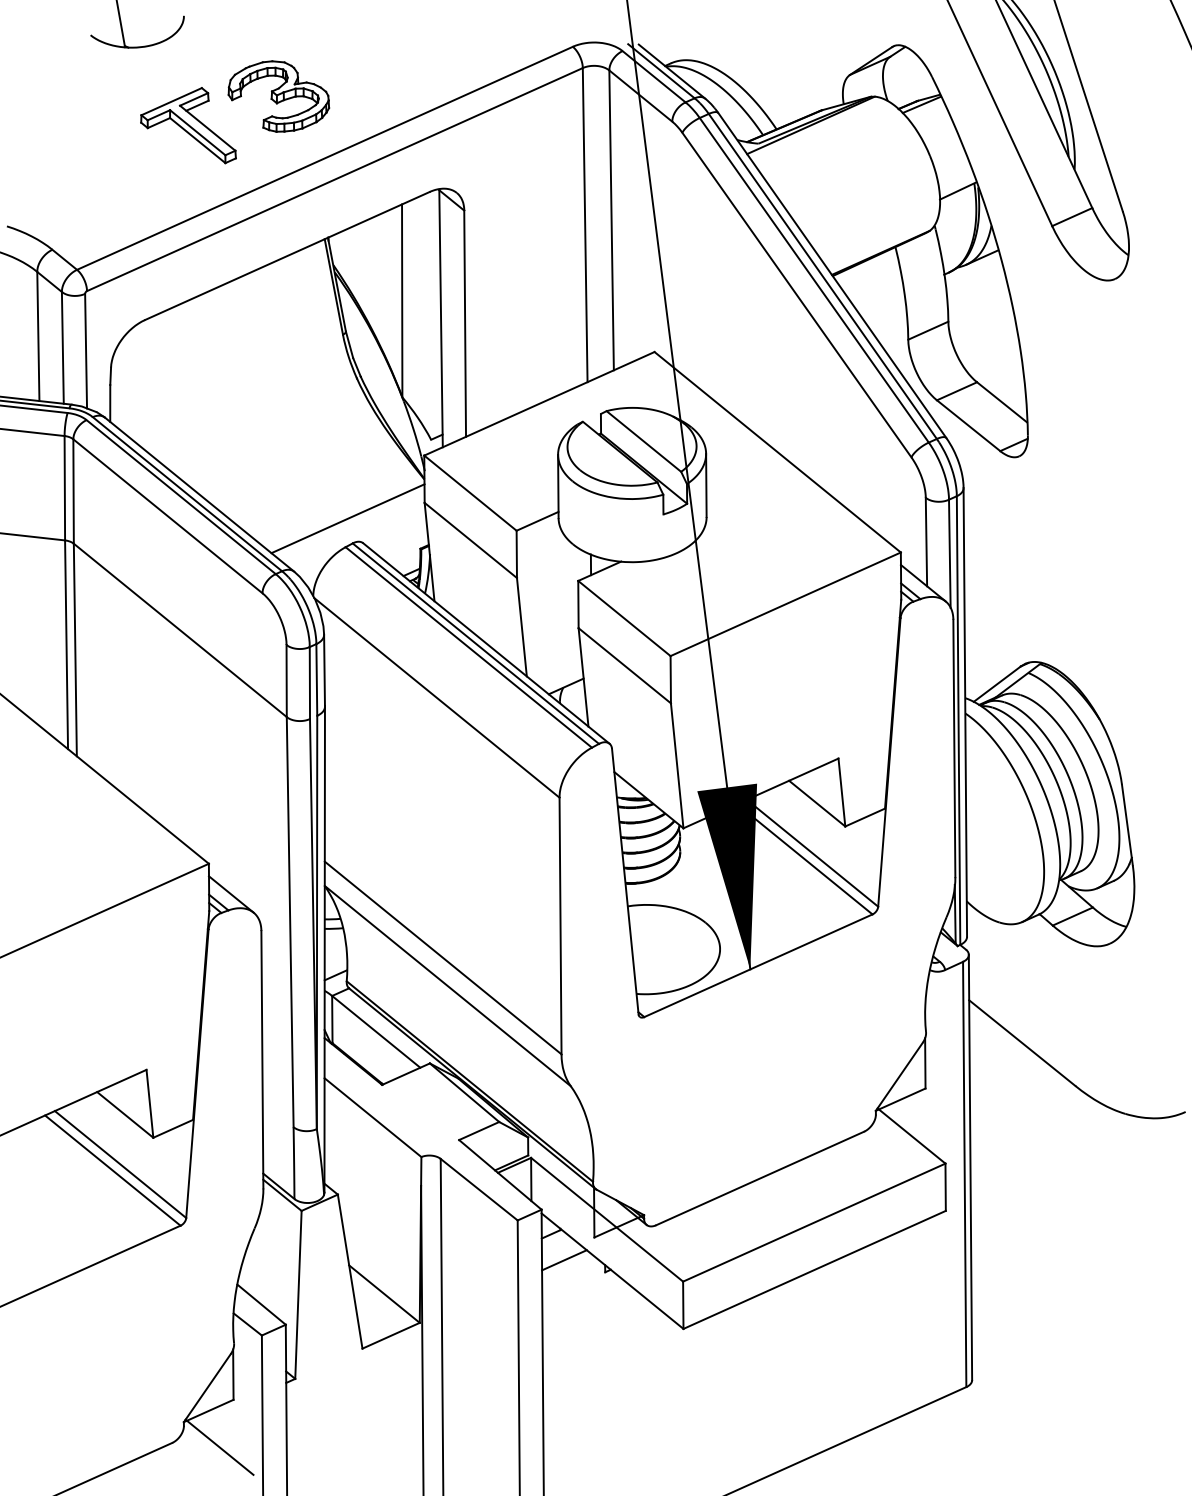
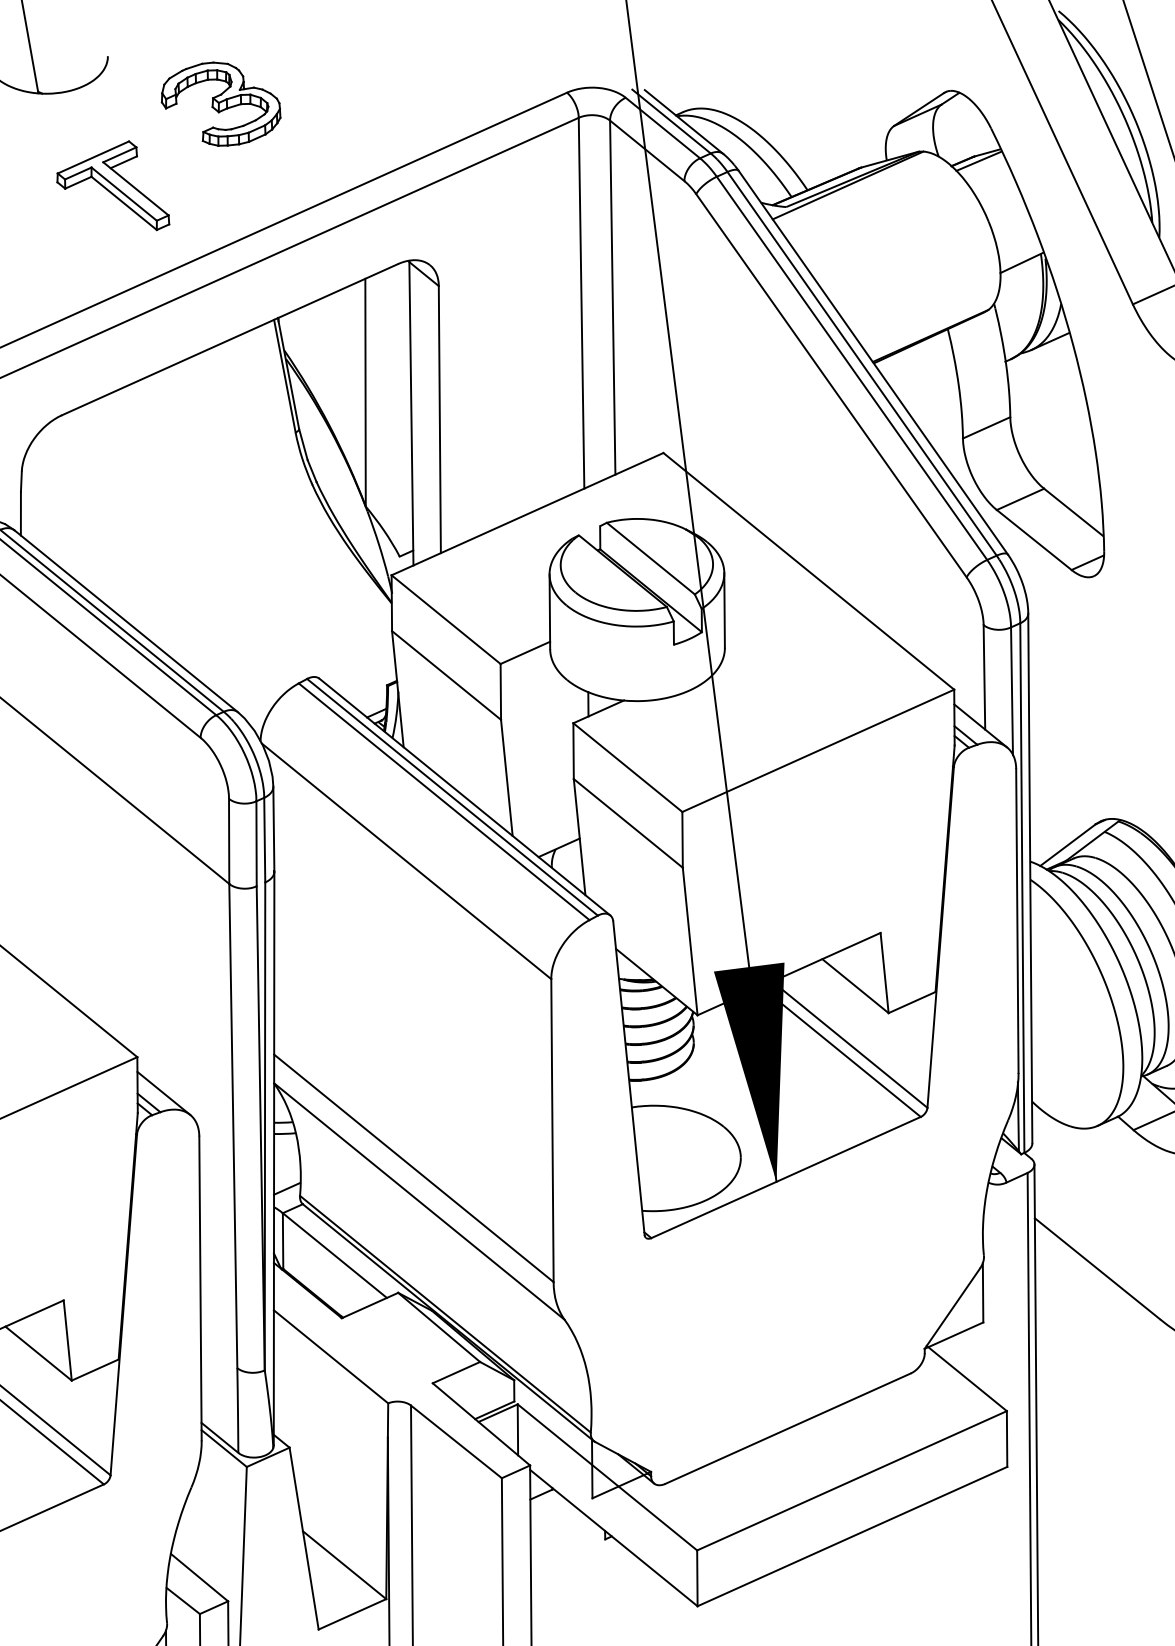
part: (278, 96) -> (220, 104), moved
line: (347, 518) -> (300, 649), removed
line: (564, 1260) -> (557, 1525), removed

